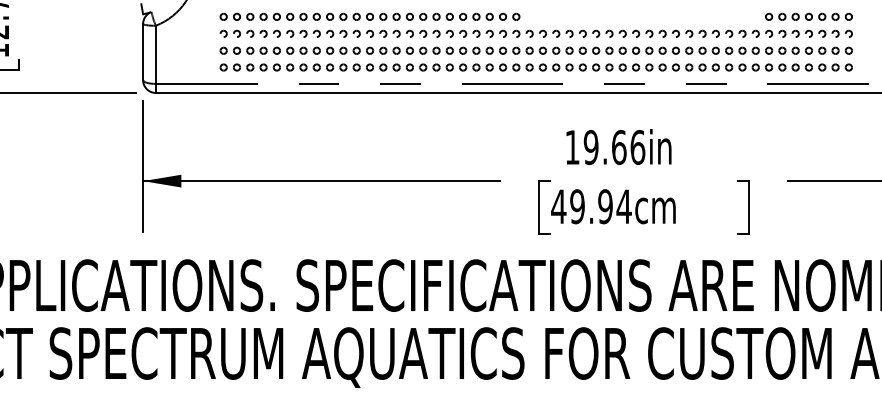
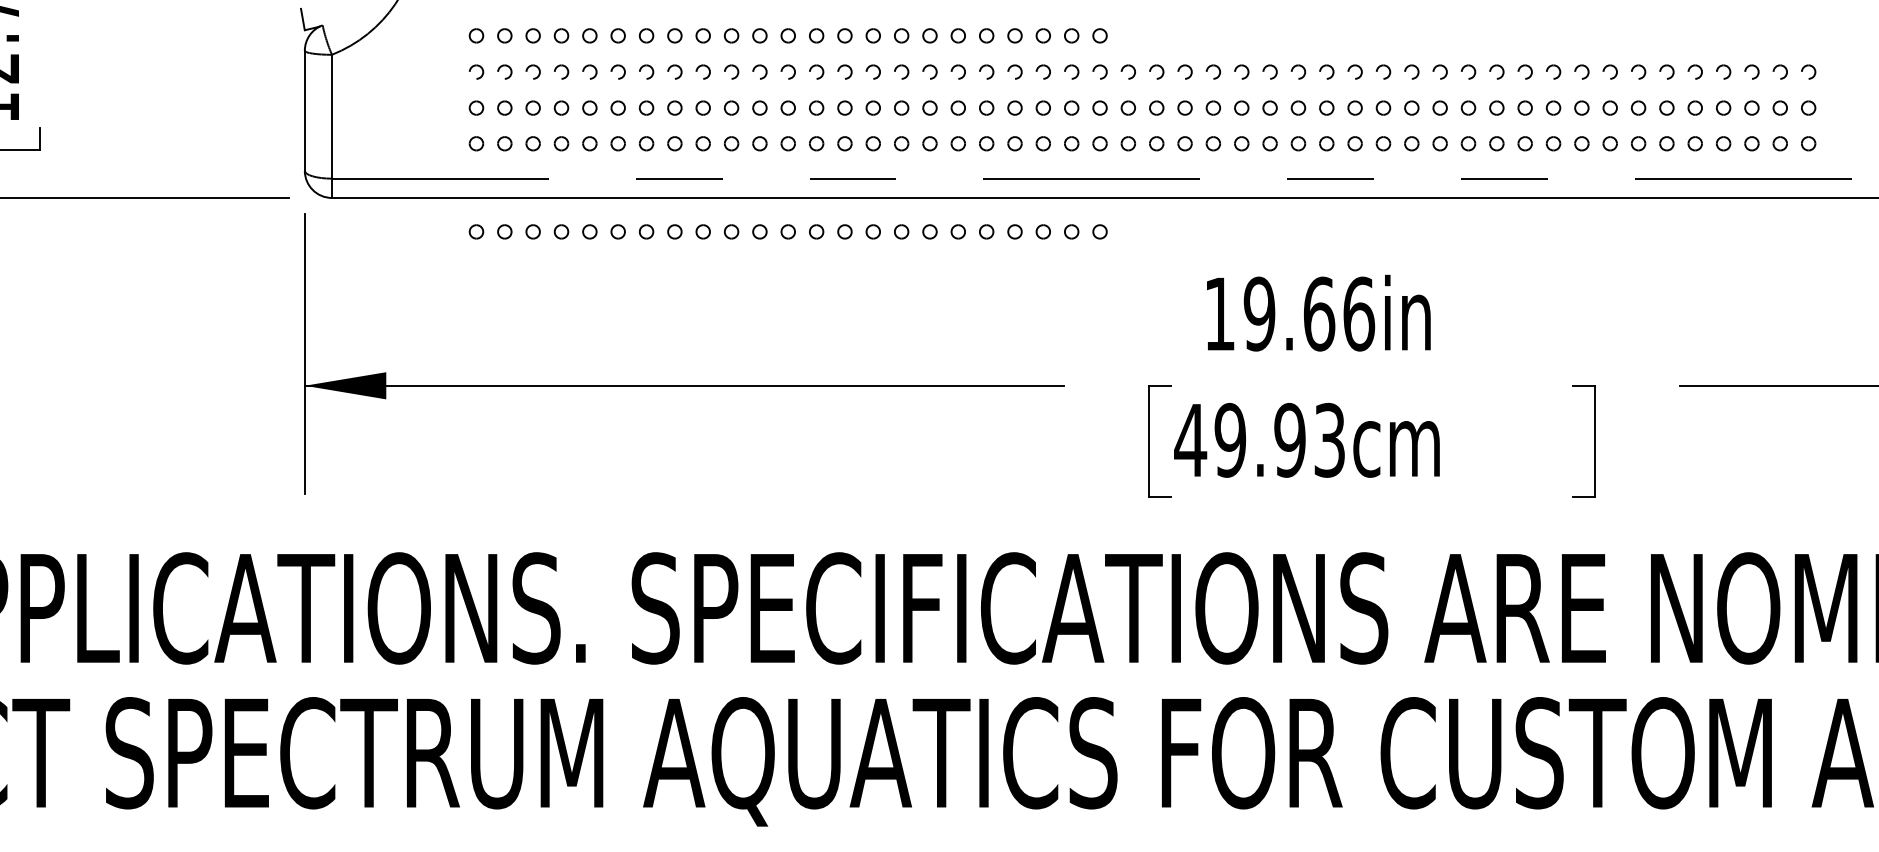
part: (808, 16) -> (1722, 34), removed
part: (369, 108) -> (787, 231), added
text: (623, 206) -> (1328, 439), 49.94cm -> 49.93cm

